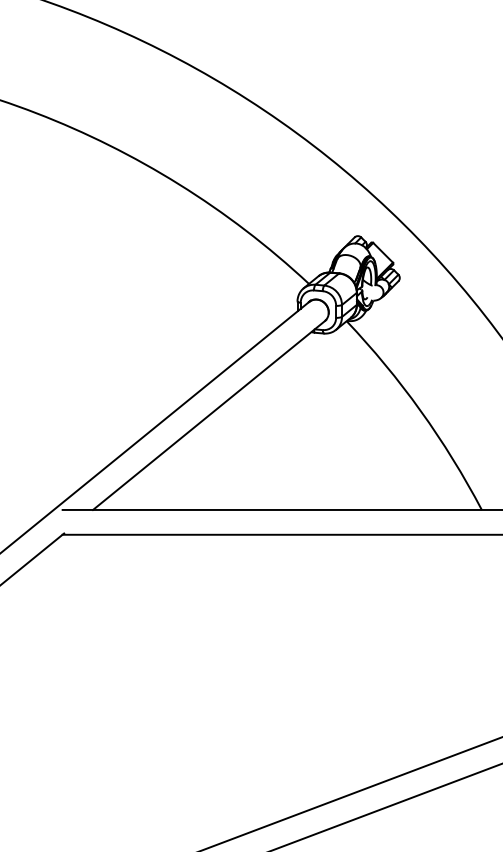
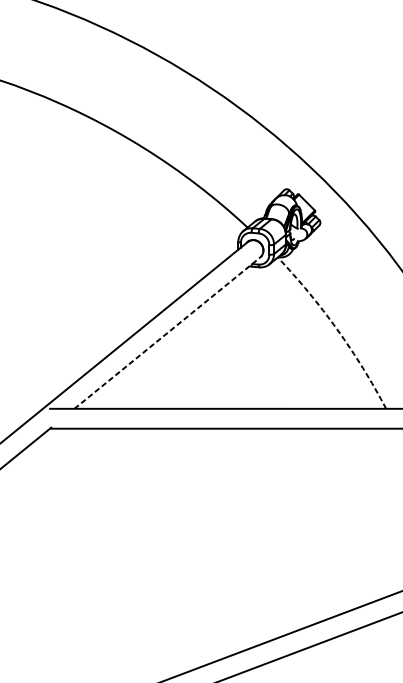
arc: (420, 410) -> (336, 329), solid -> dashed
line: (209, 415) -> (167, 333), solid -> dashed

